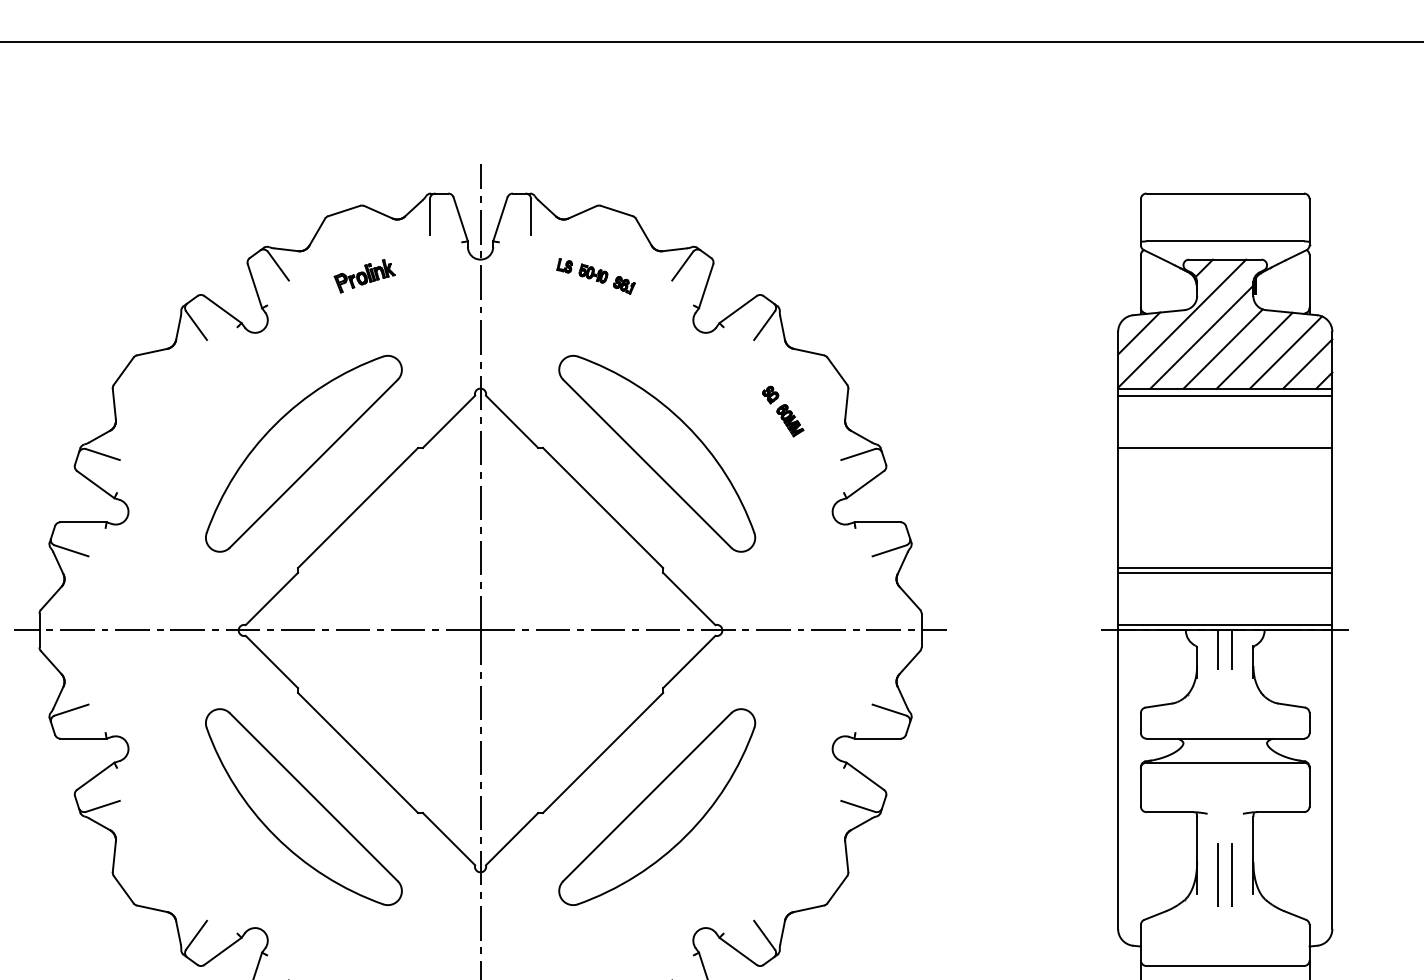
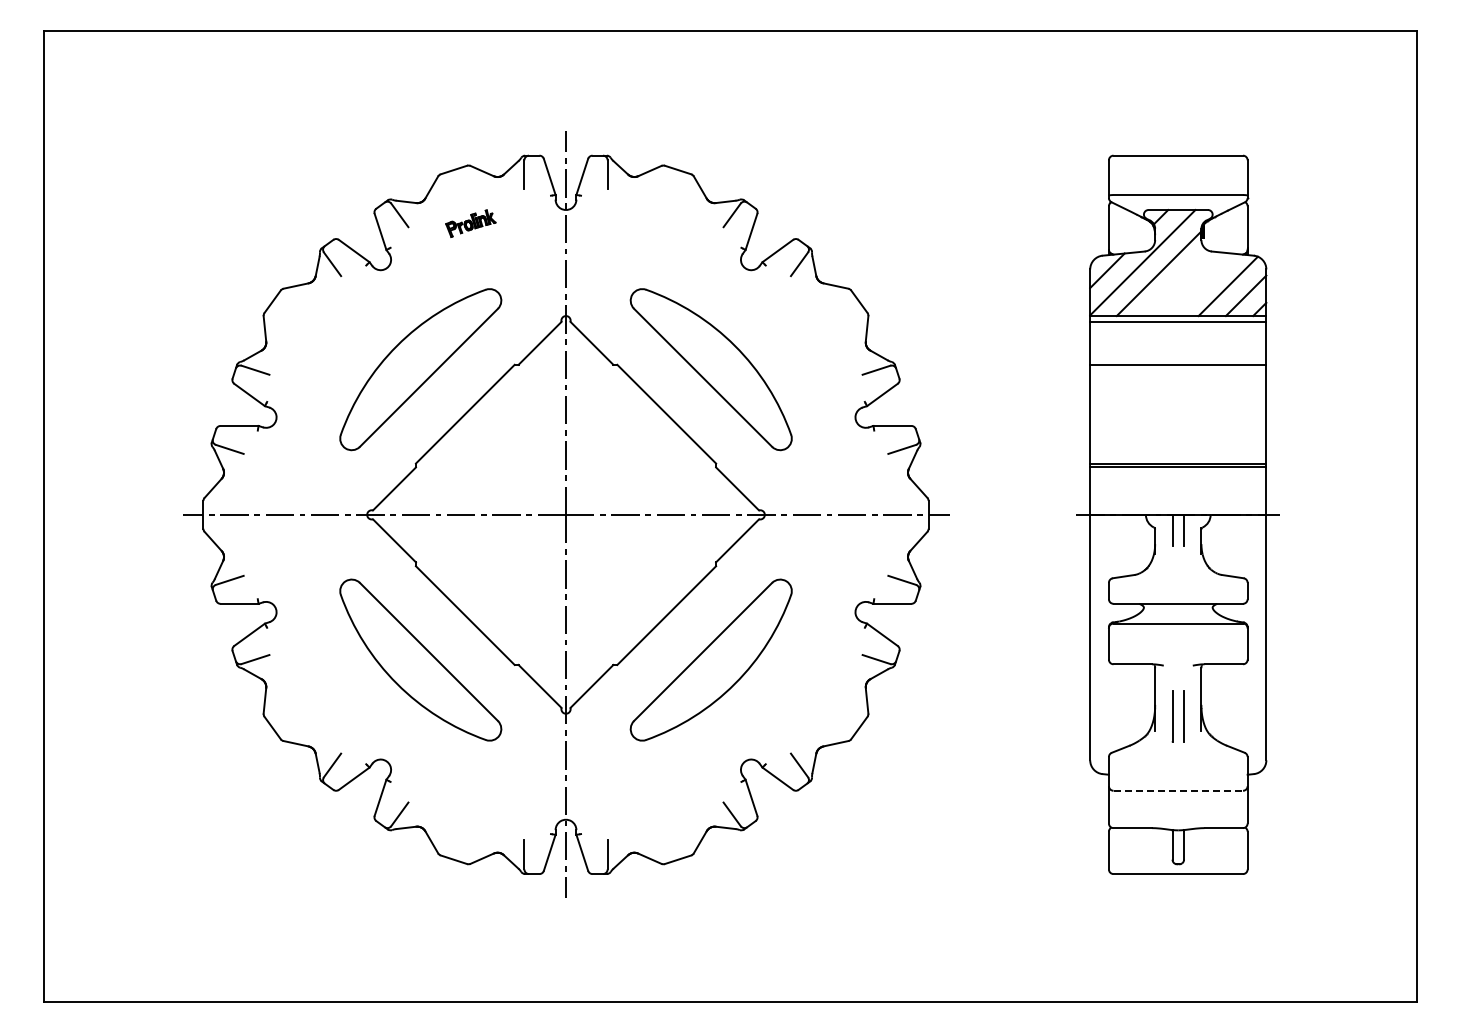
part: (595, 276) -> (660, 223), removed
line: (1223, 349) -> (1176, 283), removed
line: (1254, 350) -> (1202, 284), removed
part: (782, 411) -> (814, 334), removed
line: (1225, 625) -> (1178, 510), removed
line: (1225, 965) -> (1178, 790), solid -> dashed

